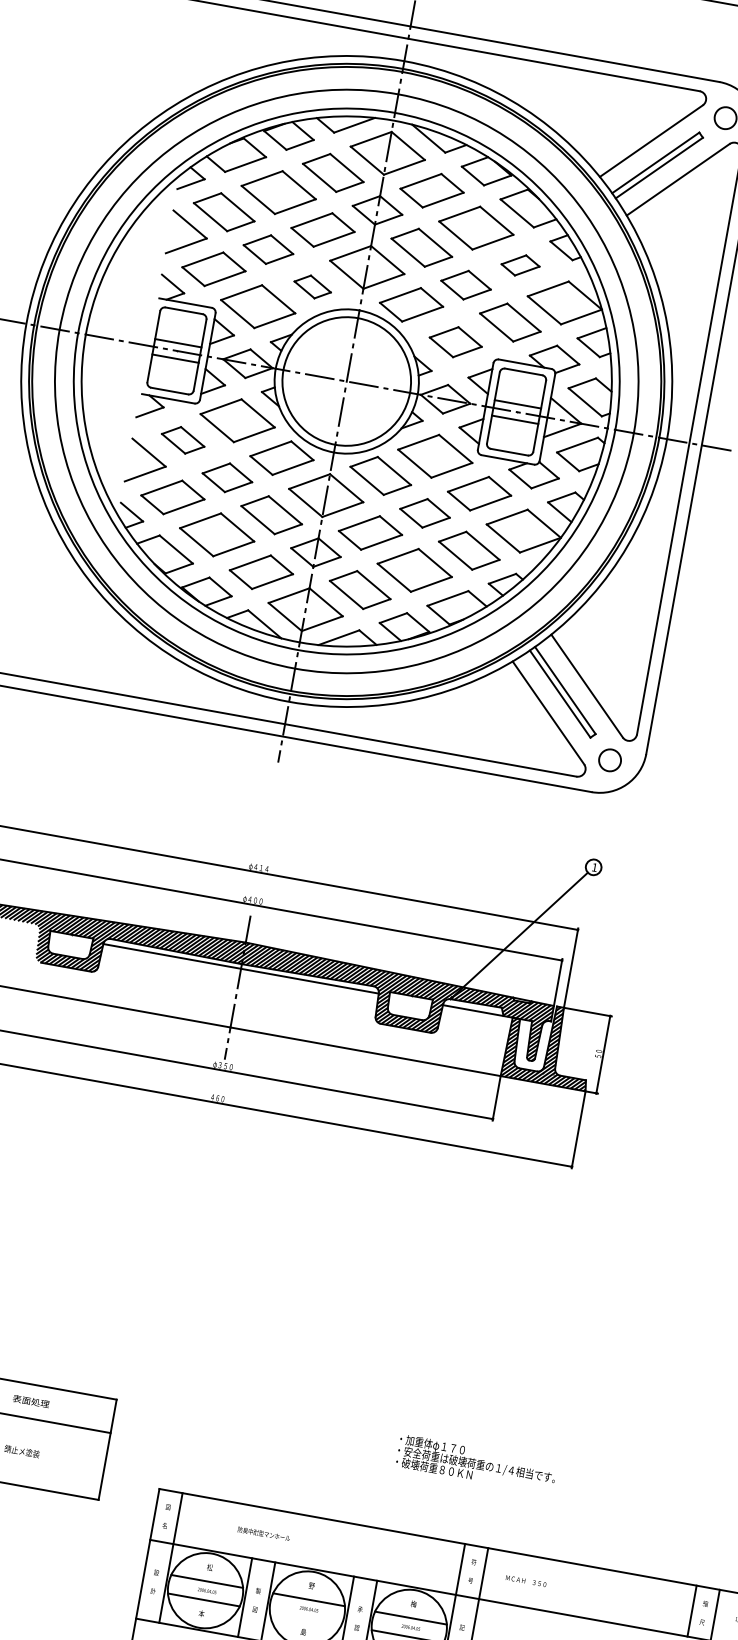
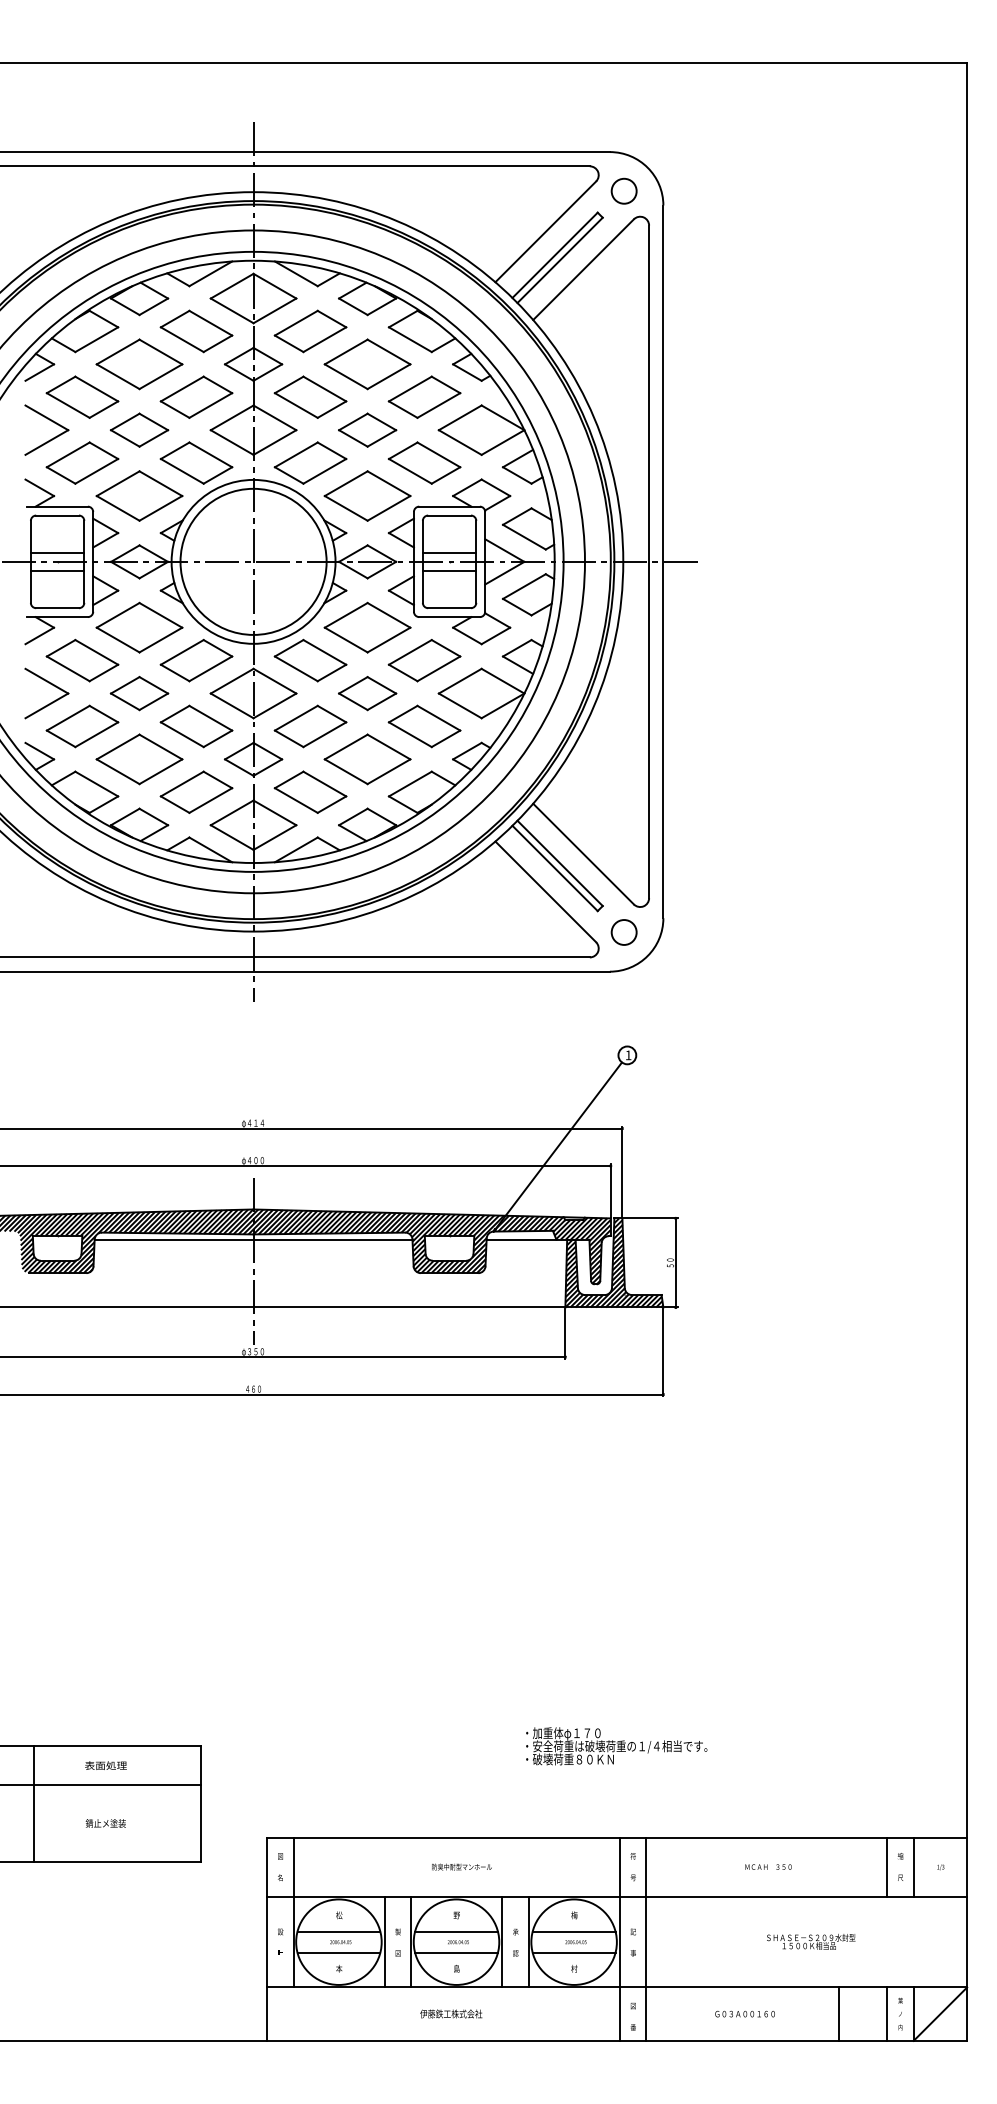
part: (520, 264) -> (424, 396), size x1.67
part: (312, 286) -> (196, 462), size x1.67
part: (455, 341) -> (367, 495), size x1.43
part: (183, 440) -> (82, 660), size x1.43
text: (263, 1533) -> (461, 1866), moved
text: (526, 1580) -> (768, 1866), moved
line: (305, 1617) -> (456, 1952), added

